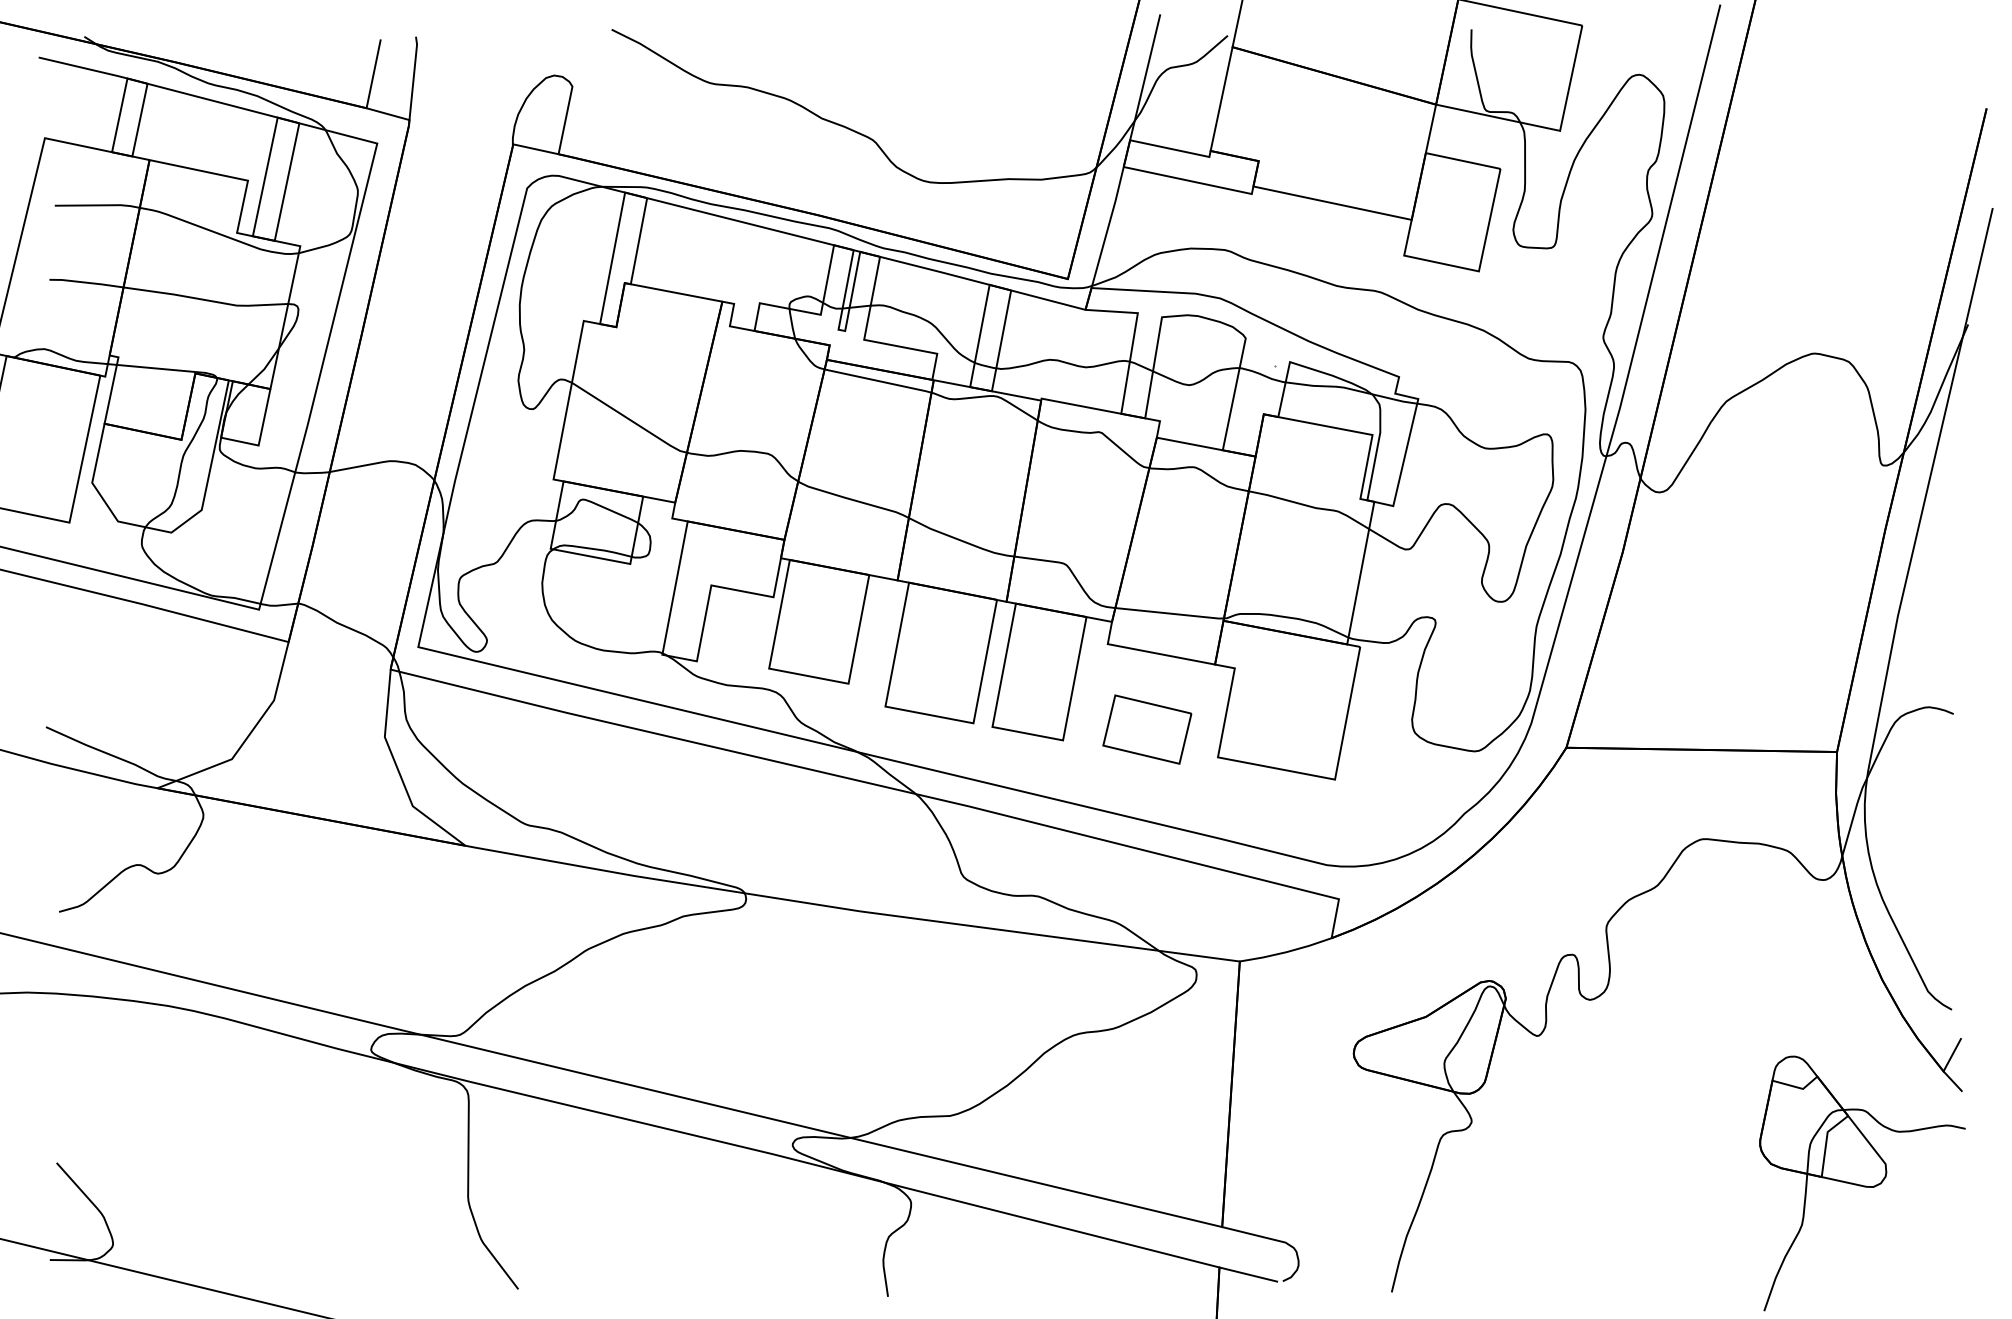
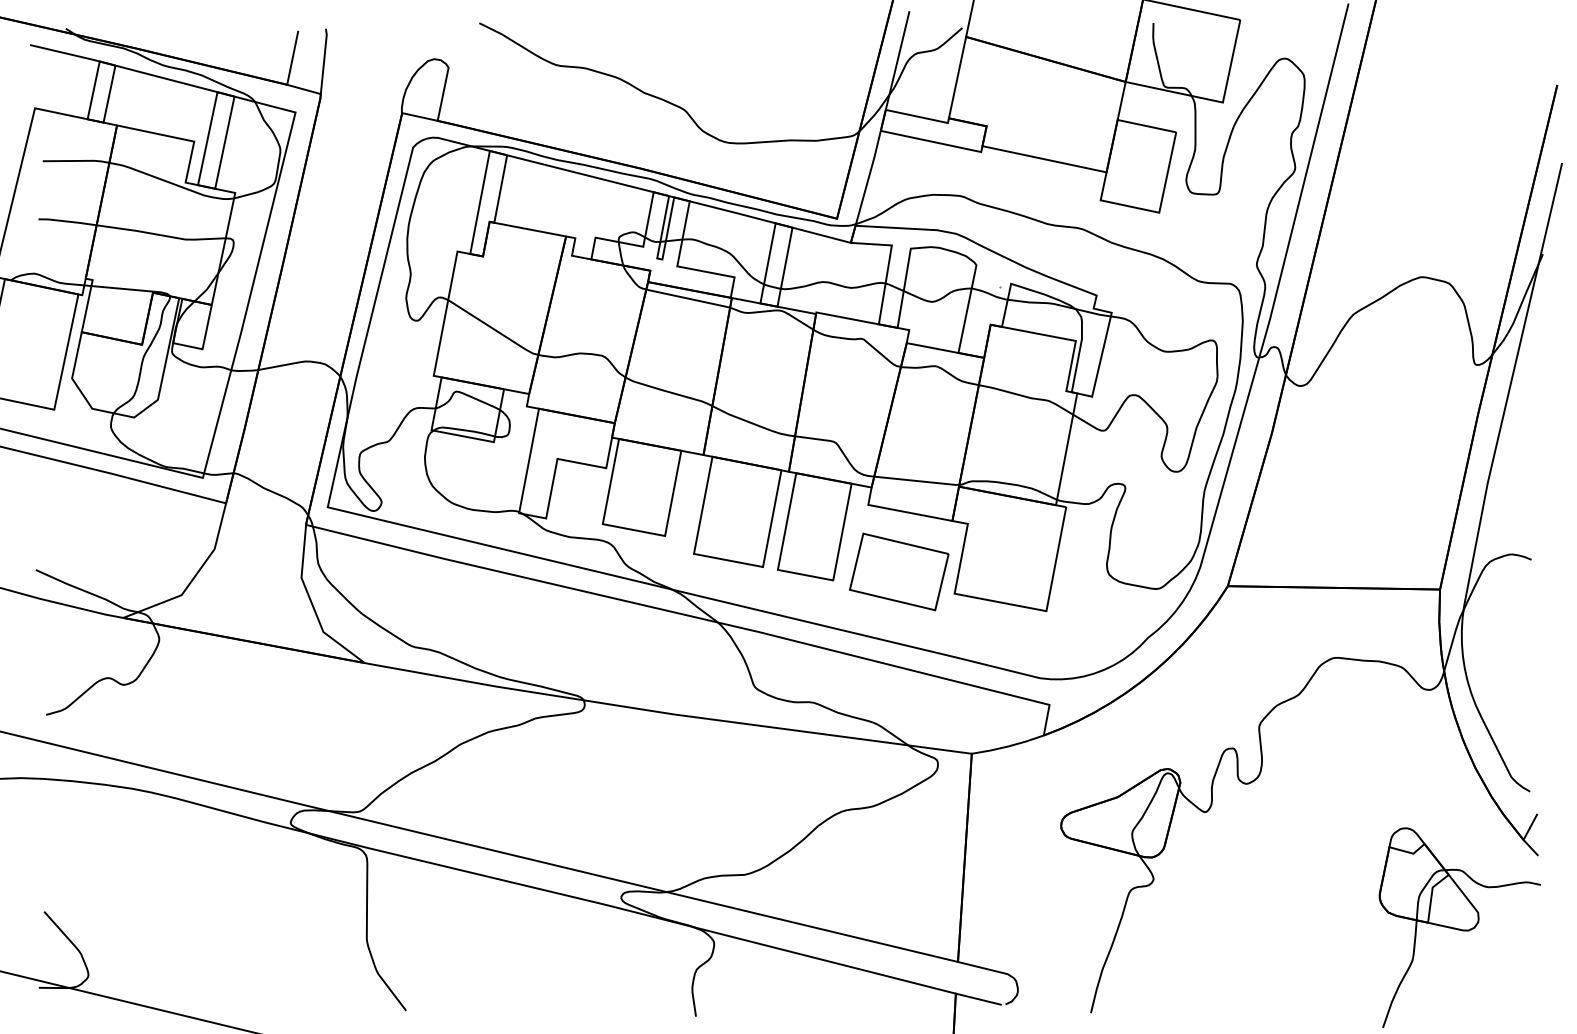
part: (1147, 729) -> (899, 571), size x1.43

